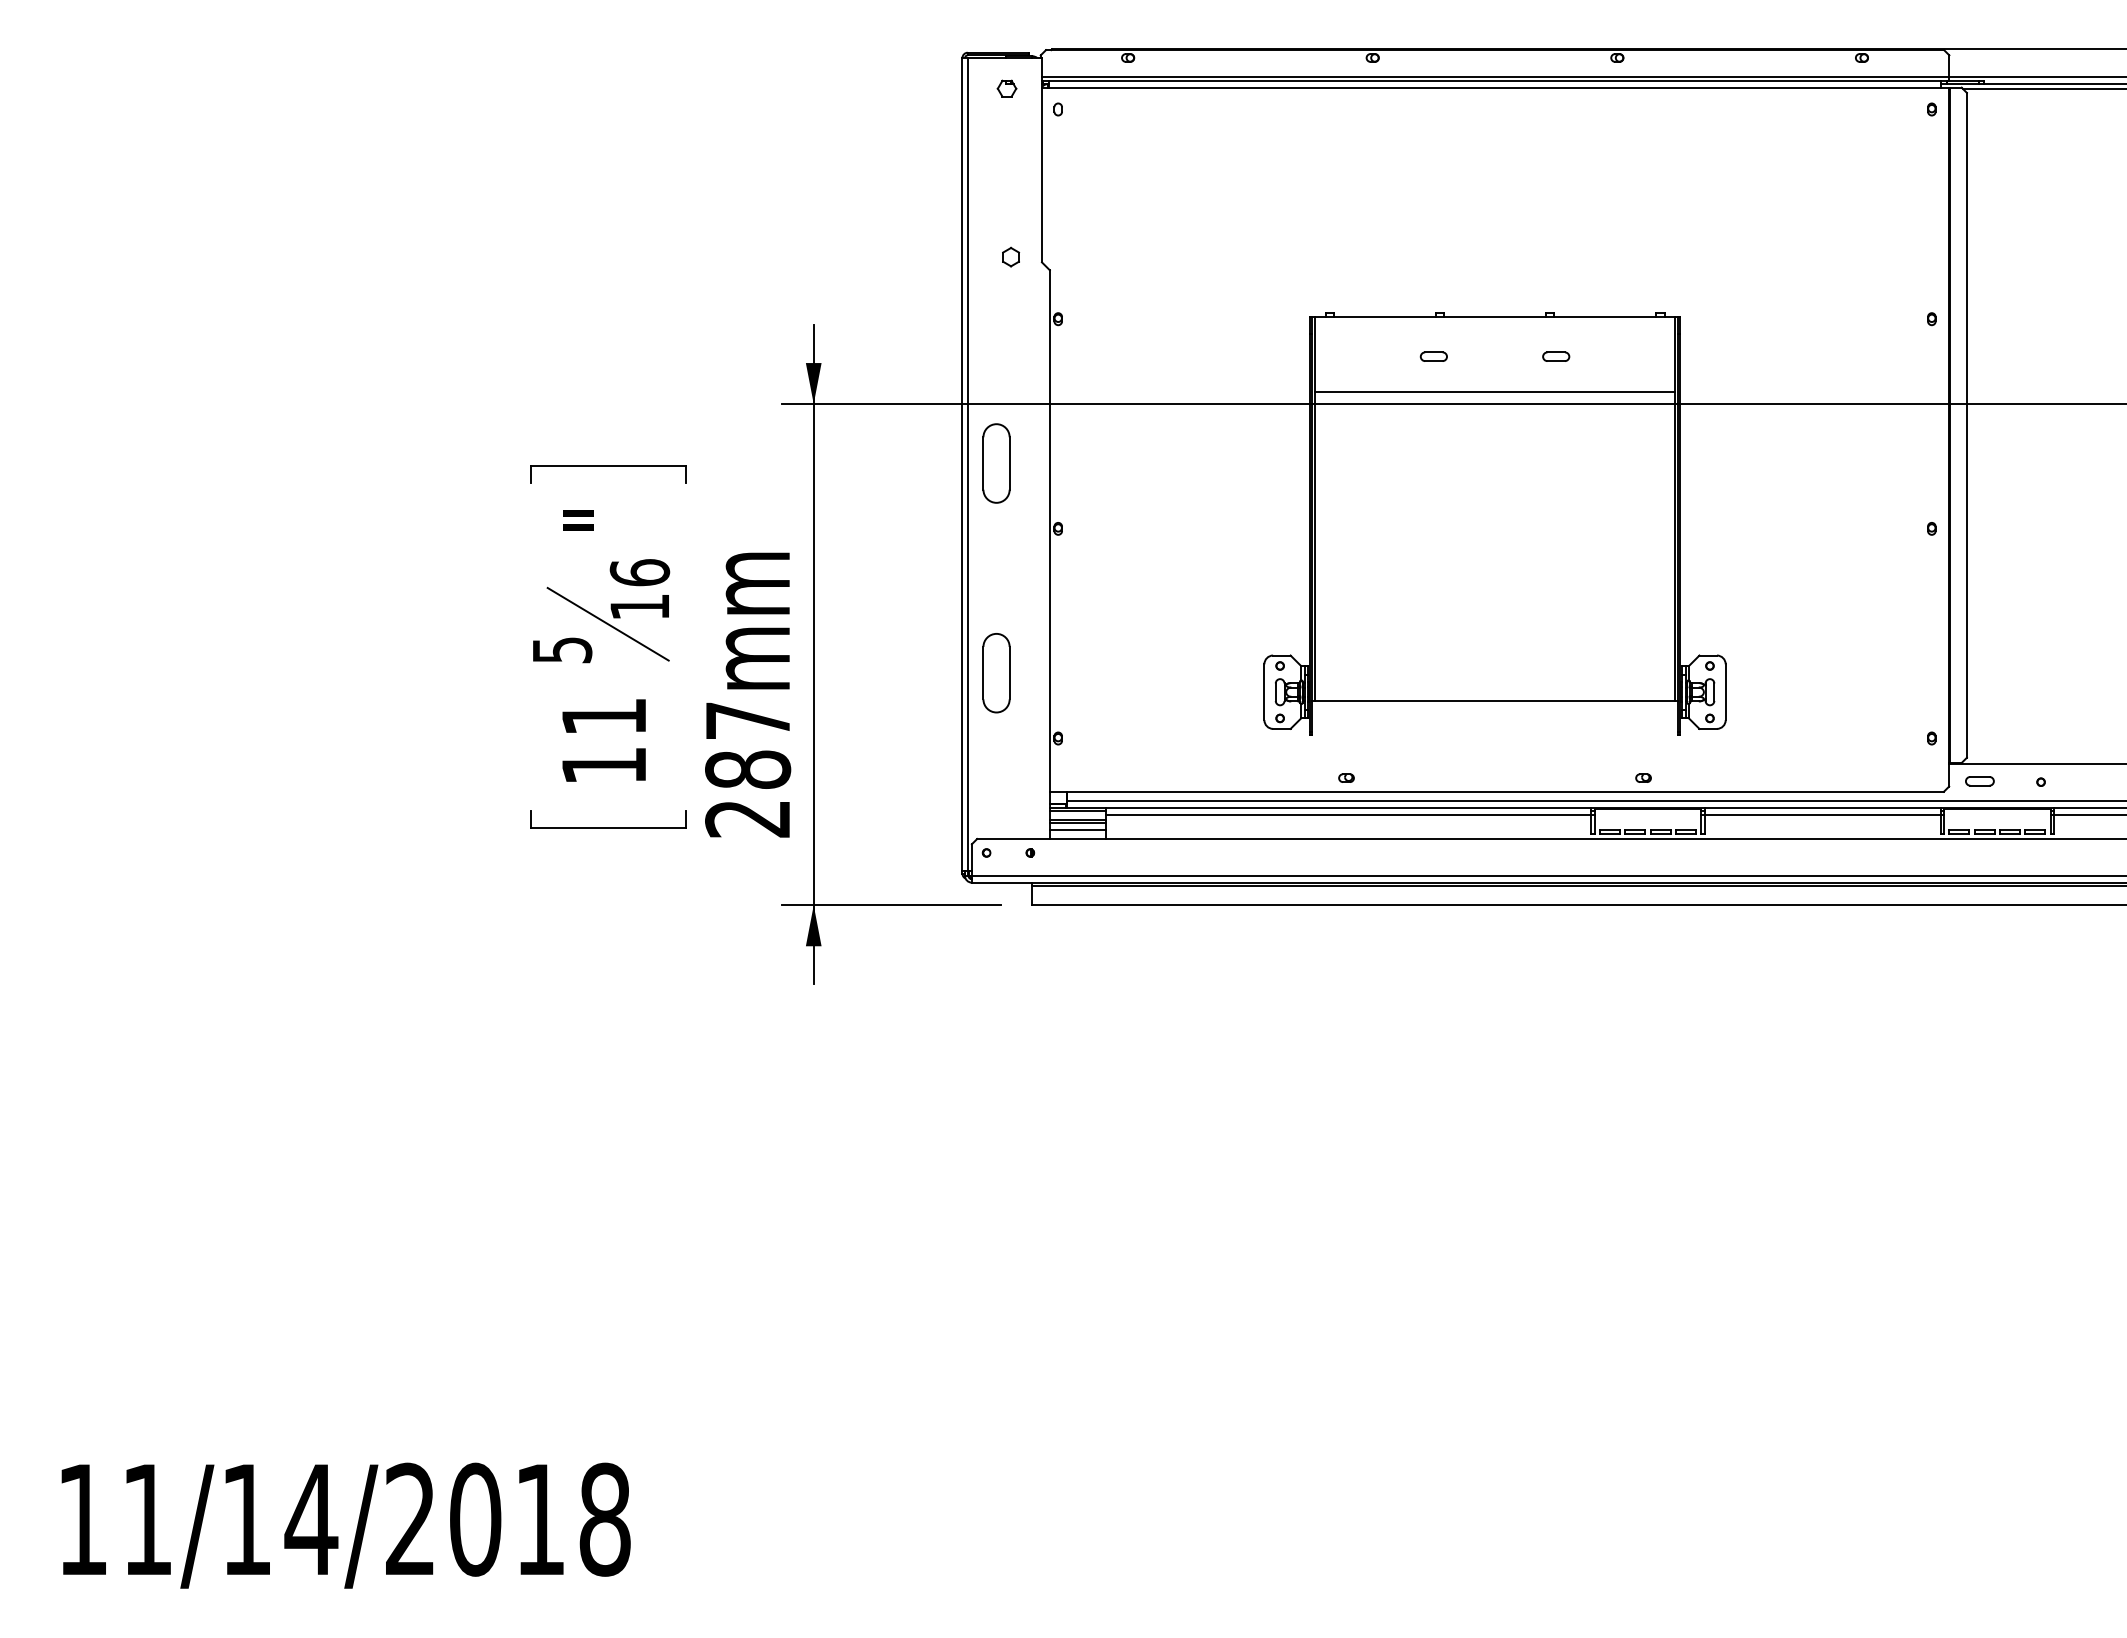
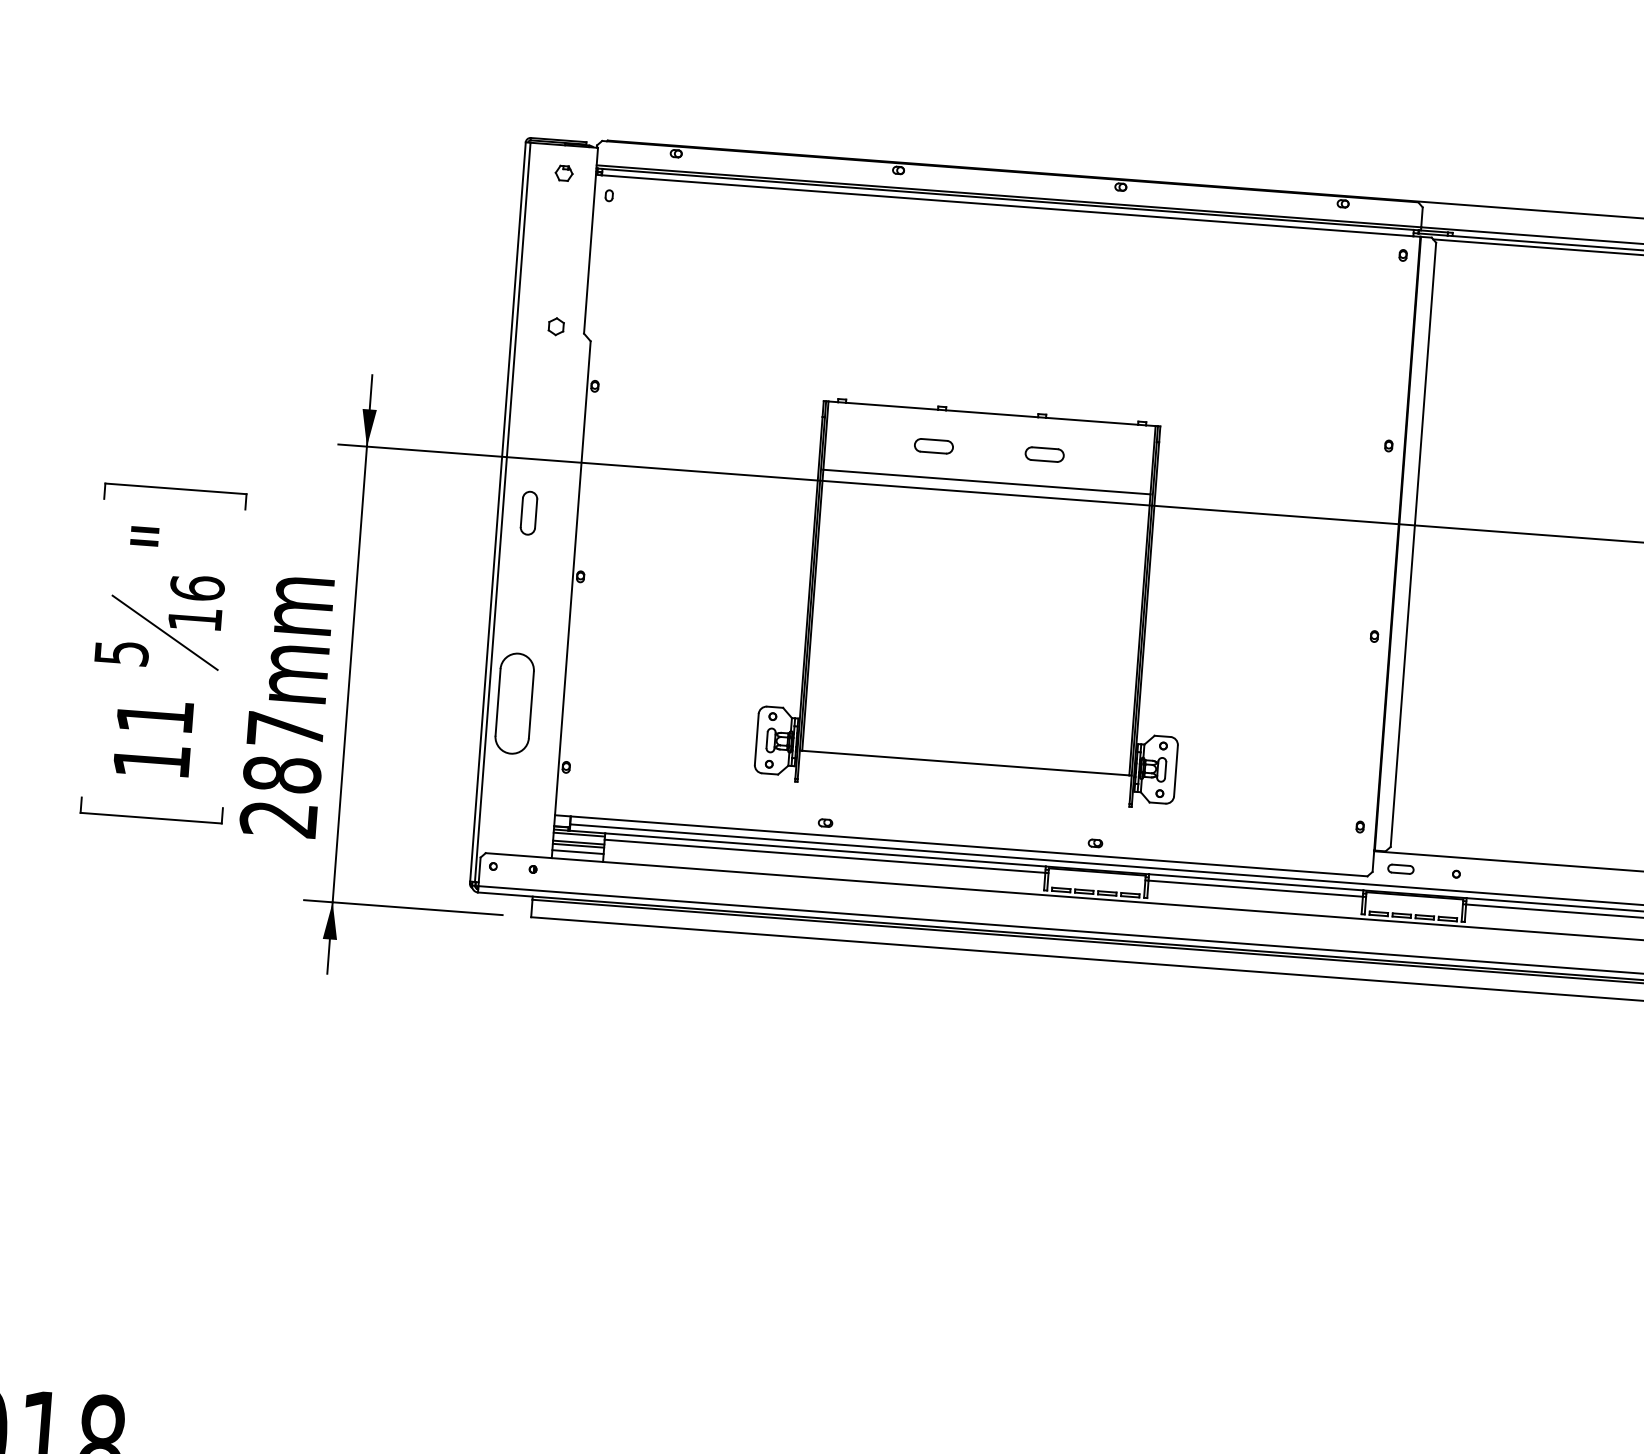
part: (1433, 356) -> (933, 445), size x1.6
part: (1556, 356) -> (1045, 454), size x1.6
part: (996, 463) -> (528, 513), size x0.6
part: (996, 673) -> (514, 704), size x1.4

